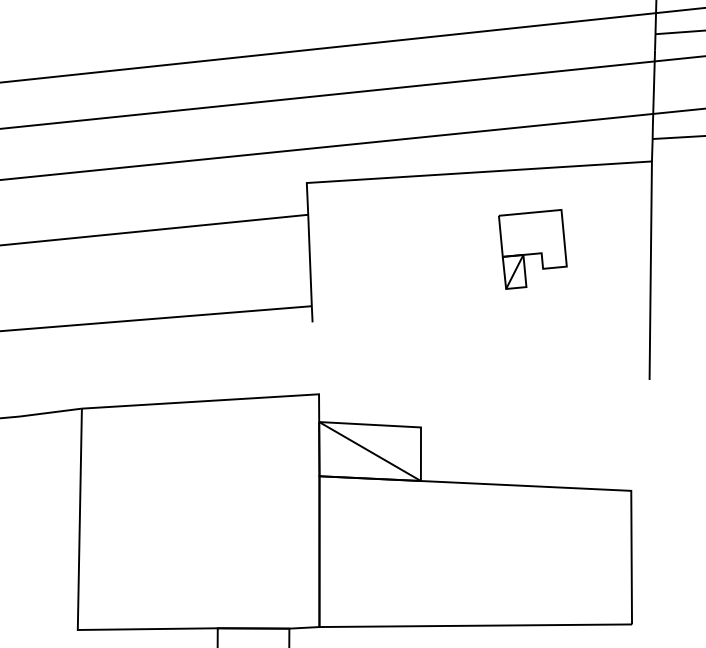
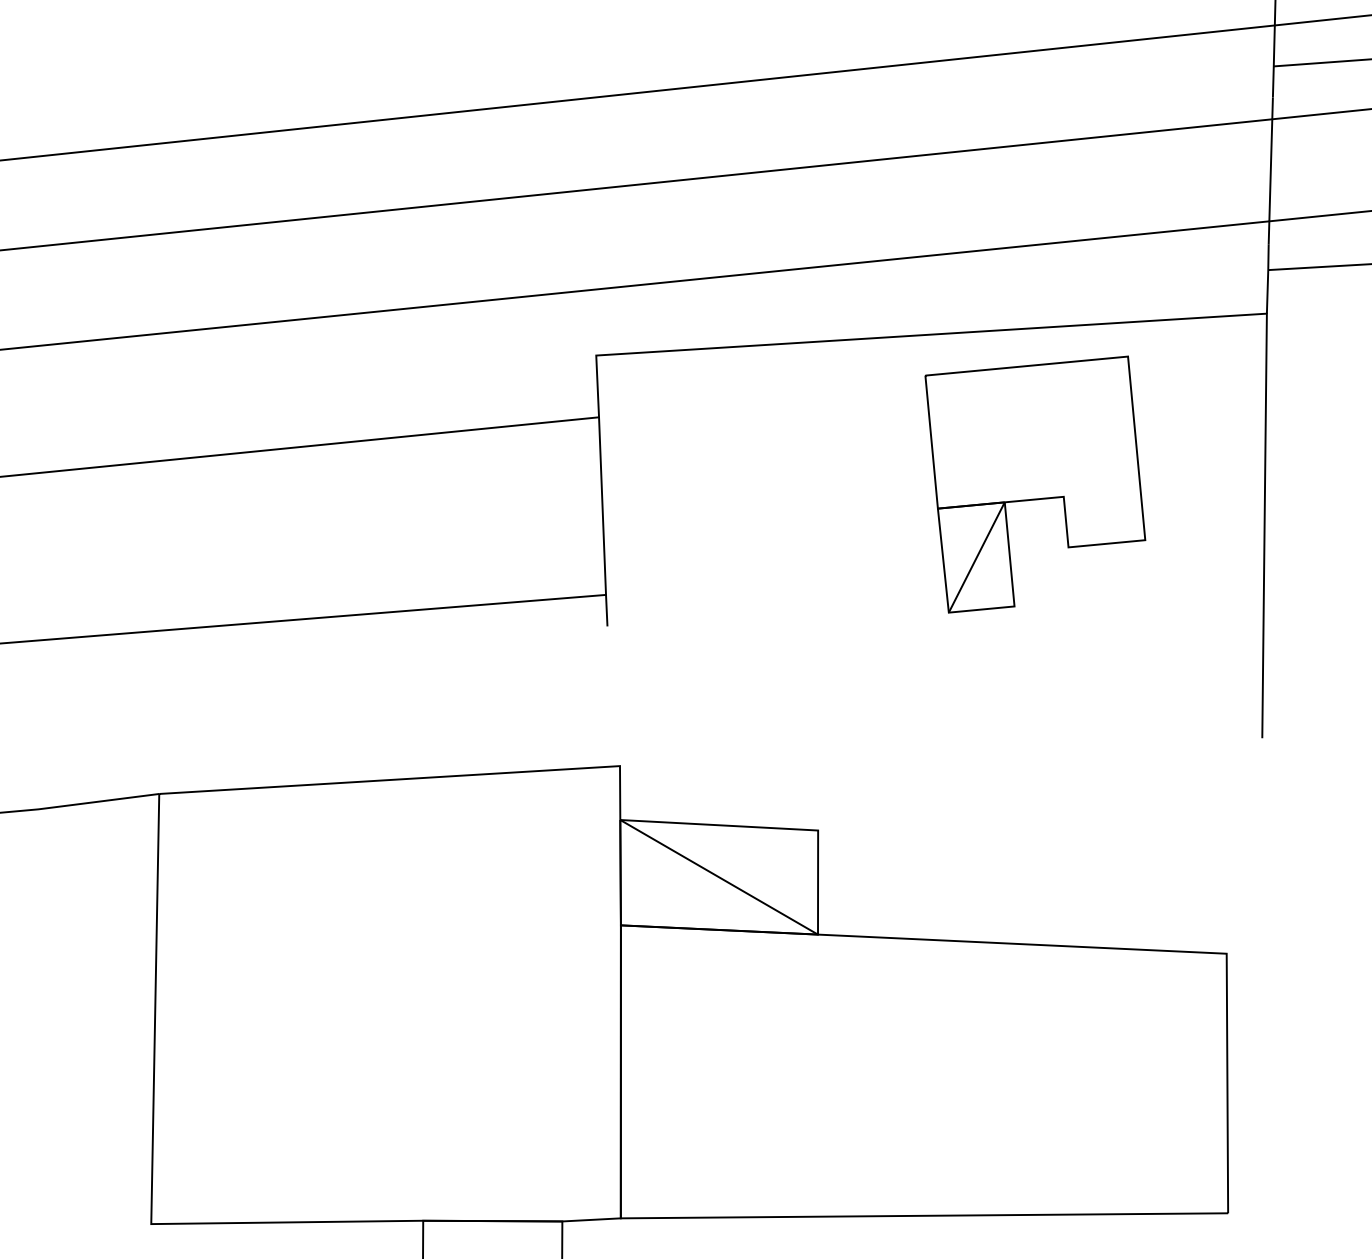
part: (532, 249) -> (1034, 484), size x1.67

